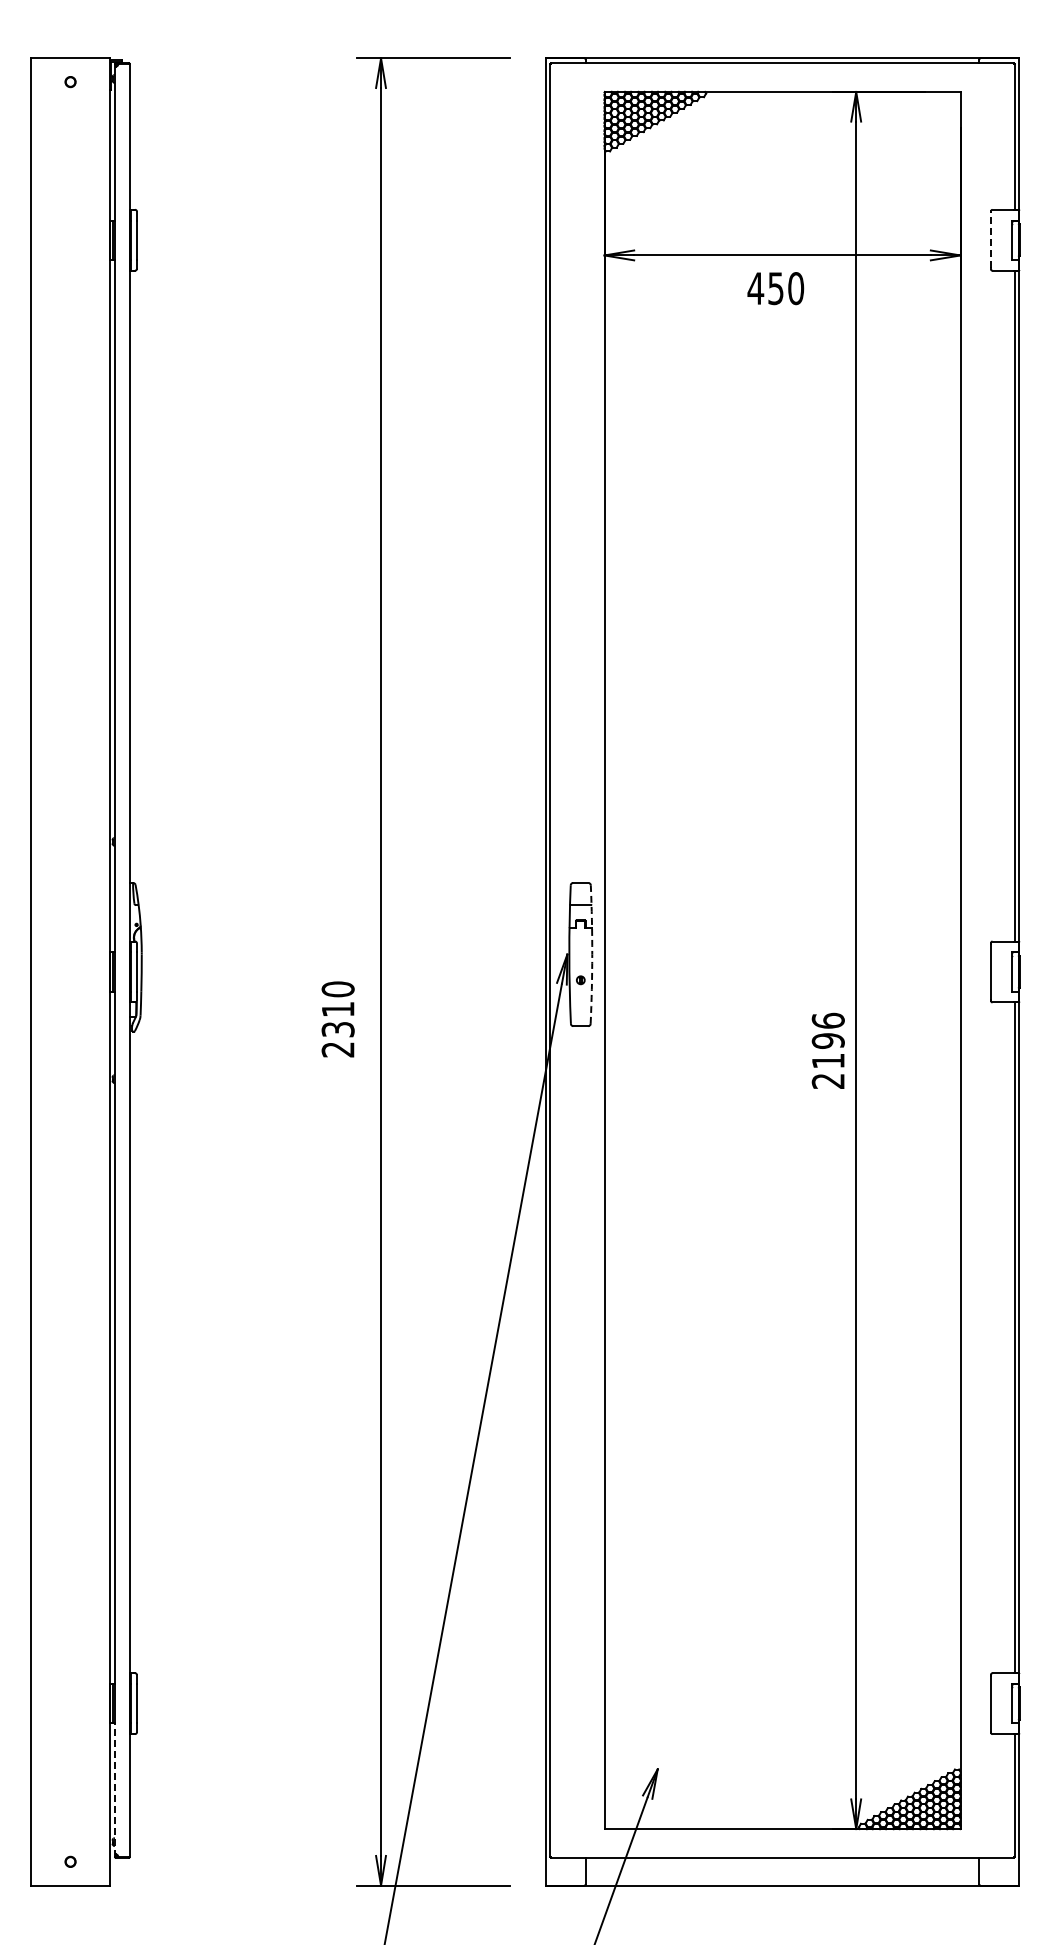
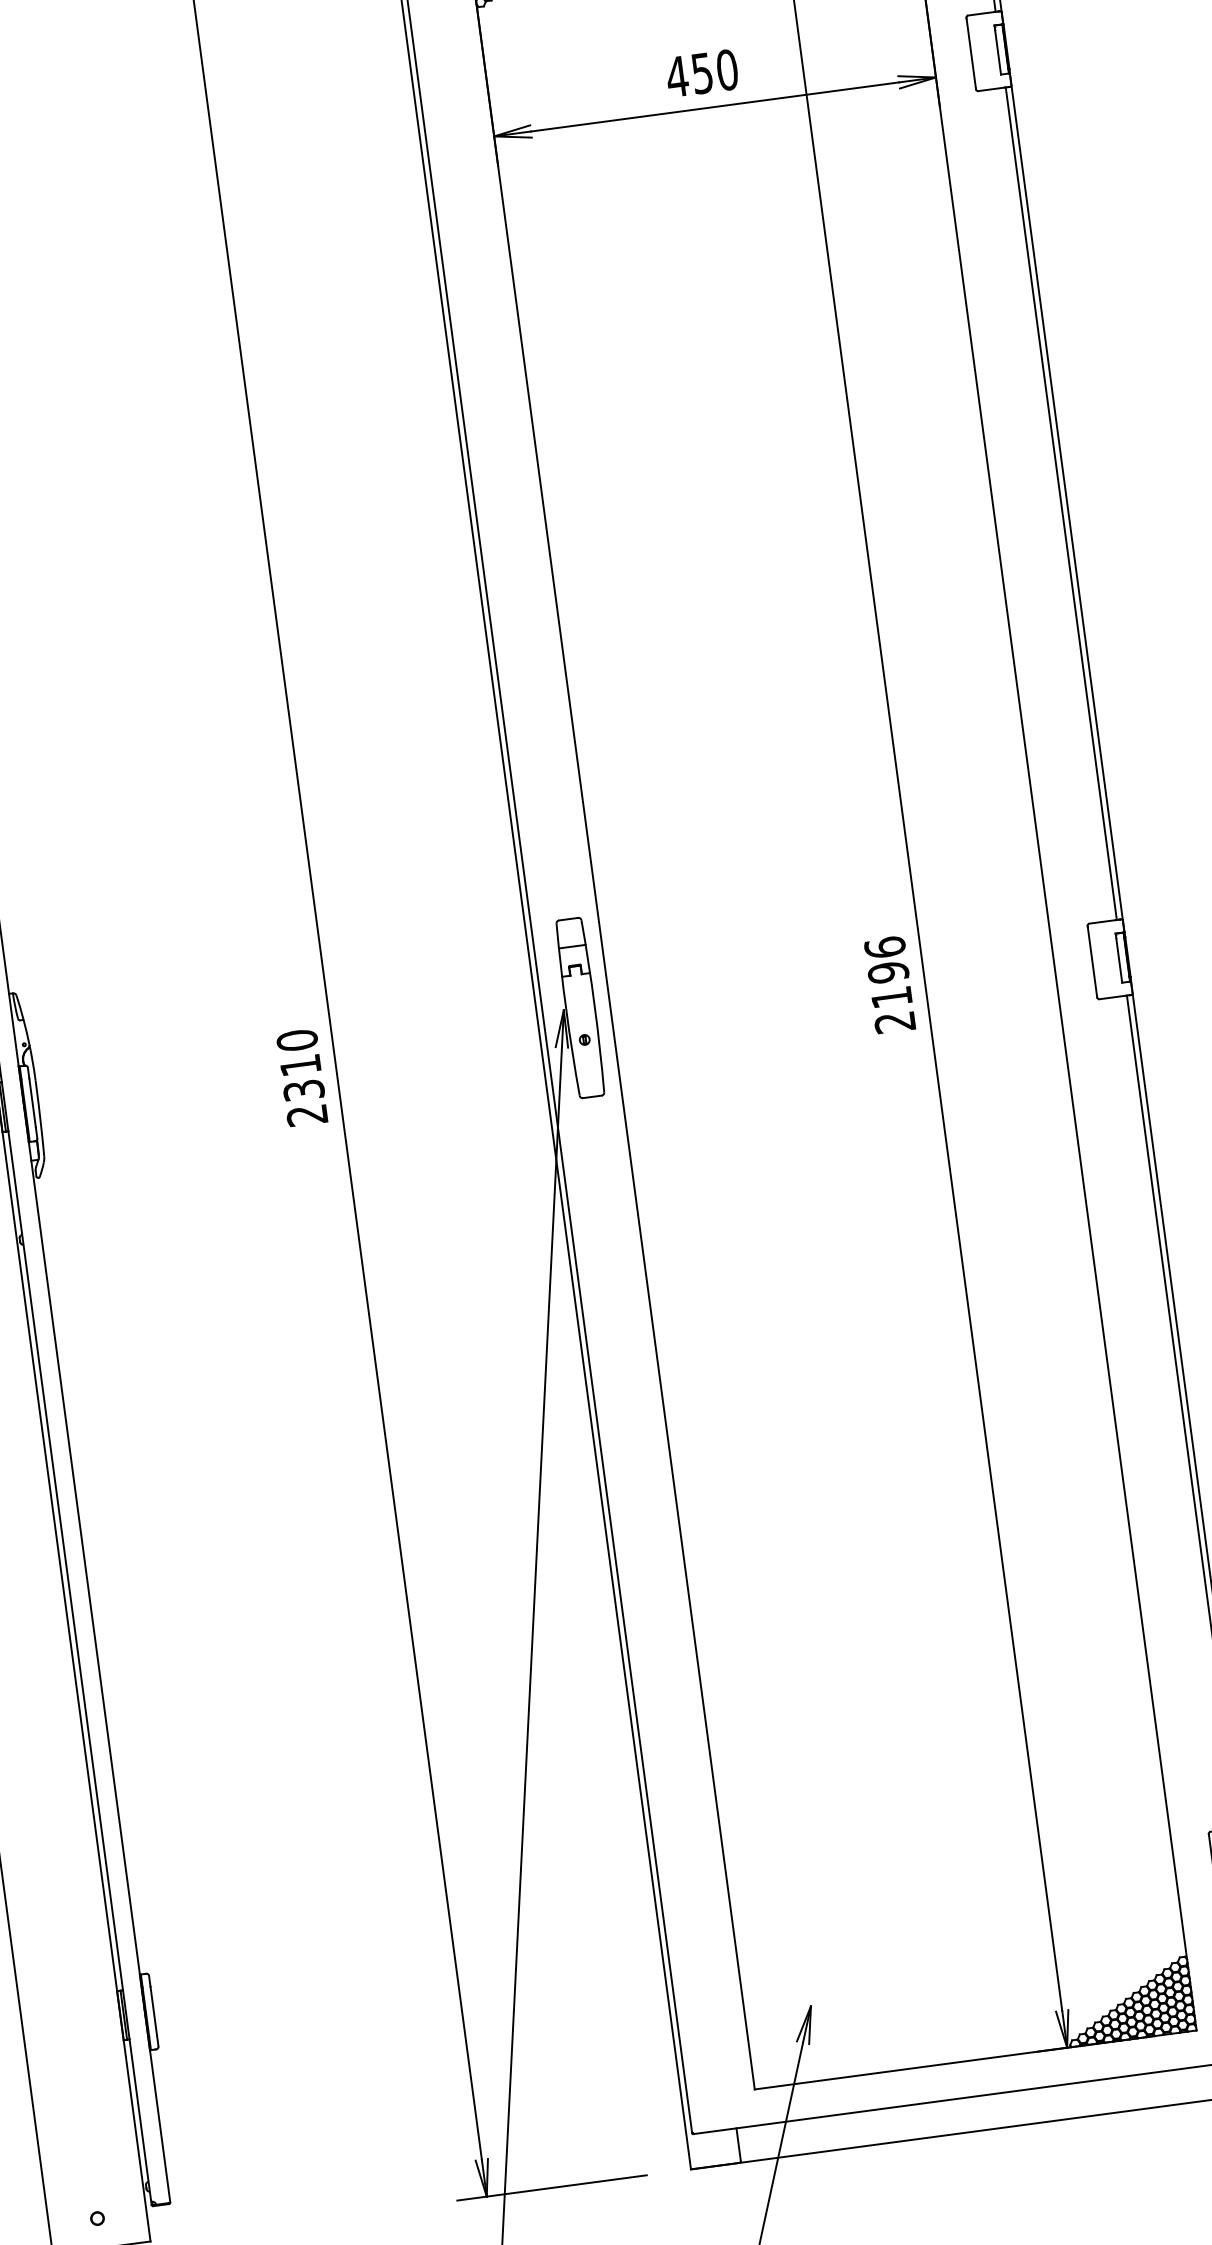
line: (990, 239) -> (970, 52), dashed -> solid
text: (775, 288) -> (701, 73), moved
arc: (592, 954) -> (595, 1005), dashed -> solid
text: (337, 1019) -> (301, 1078), moved
text: (827, 1050) -> (888, 984), moved
line: (114, 1790) -> (140, 2122), dashed -> solid

